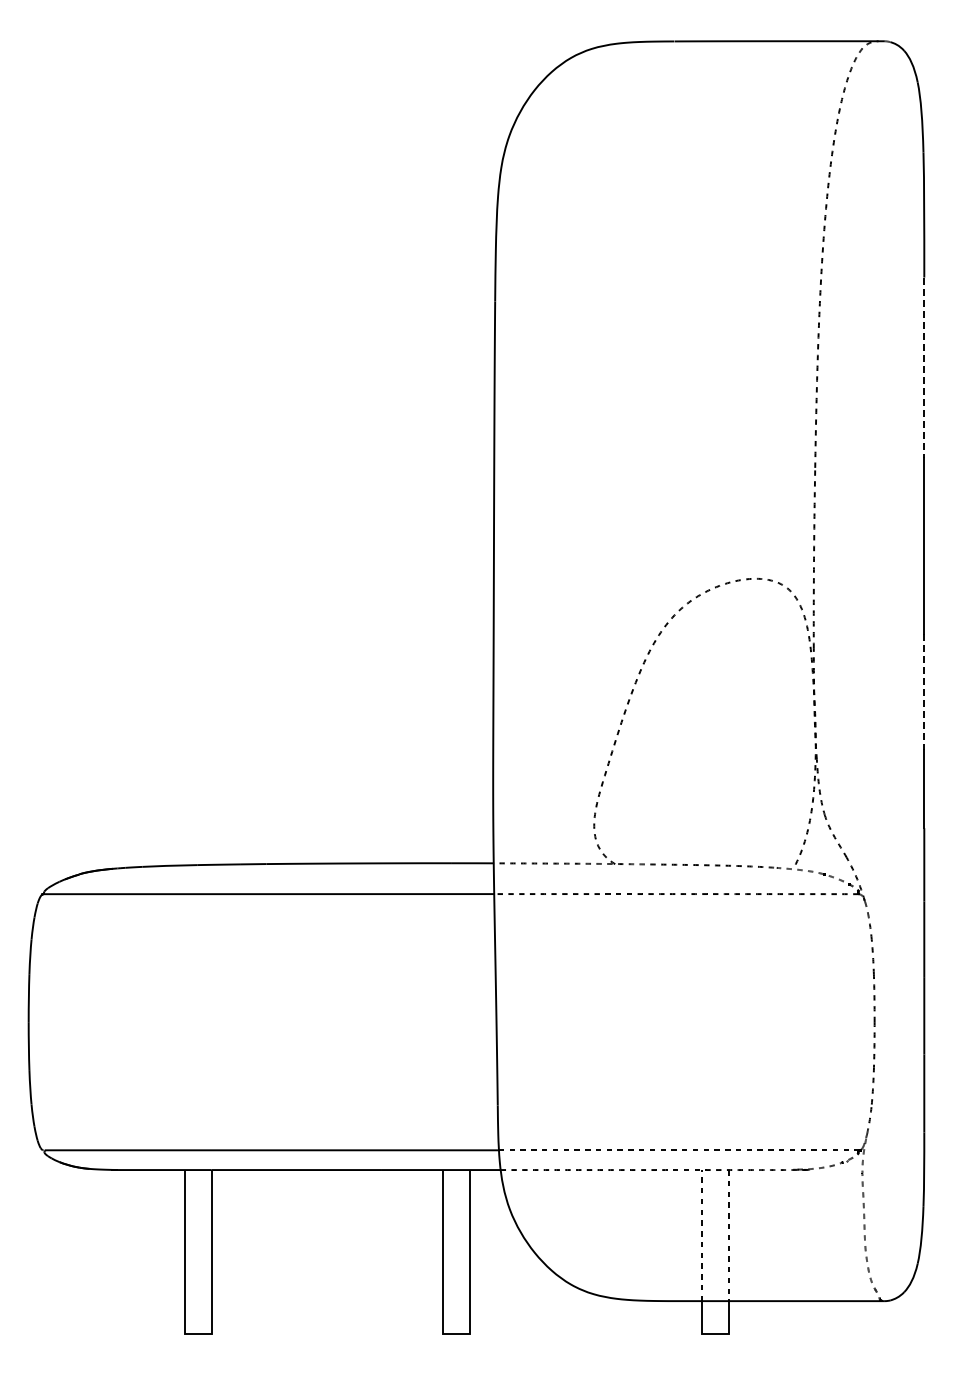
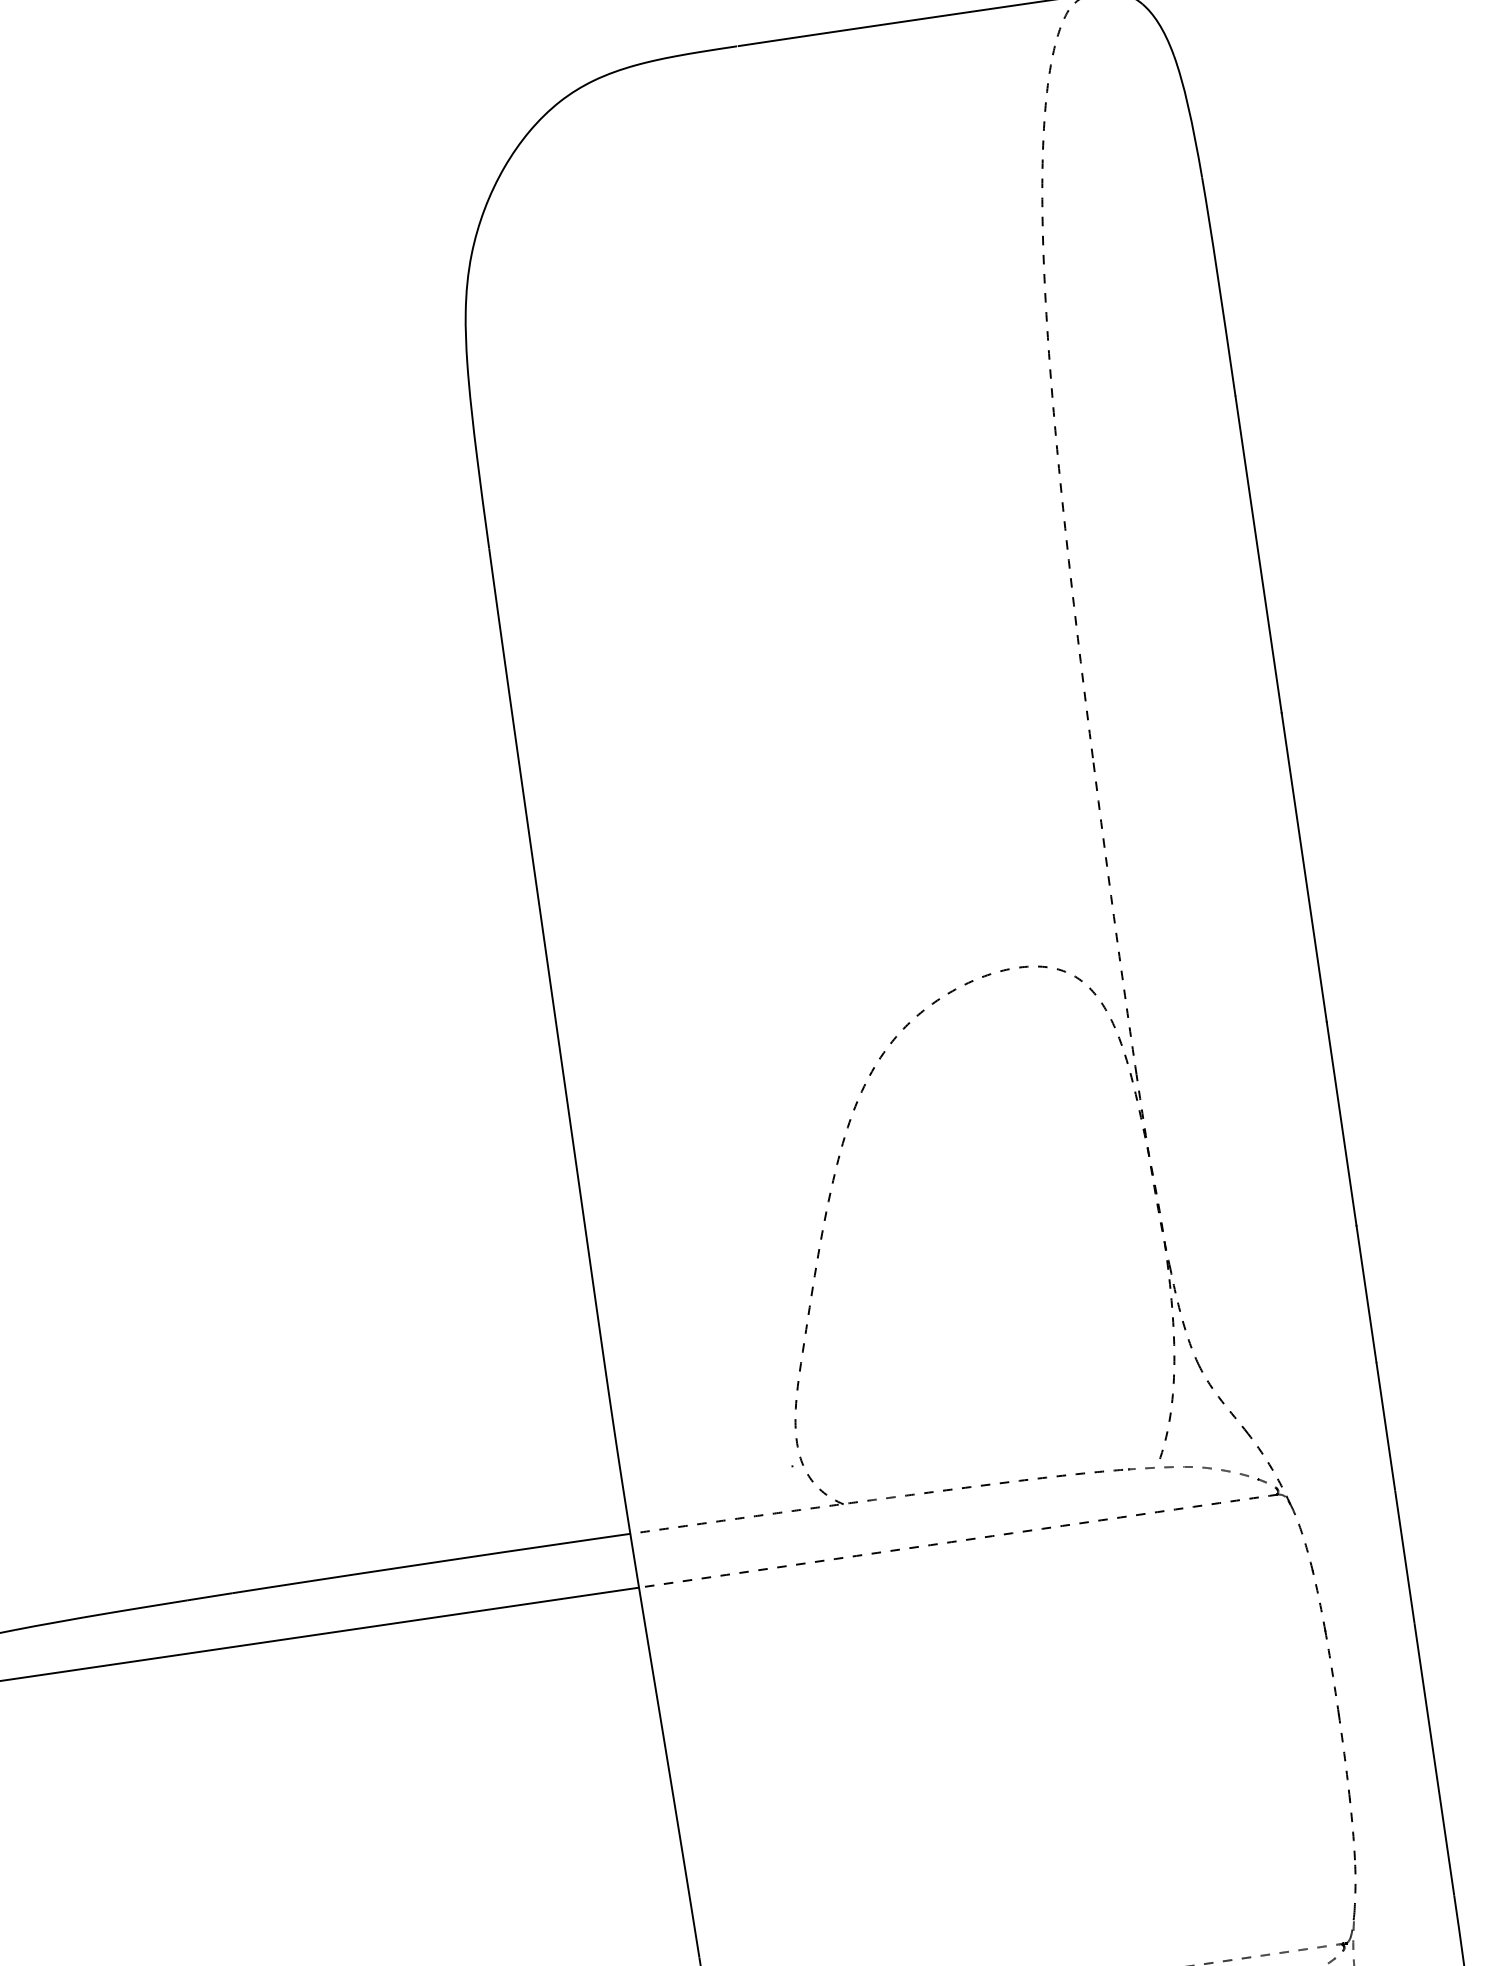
line: (924, 368) -> (1259, 555), dashed -> solid
line: (924, 692) -> (1342, 1124), dashed -> solid

